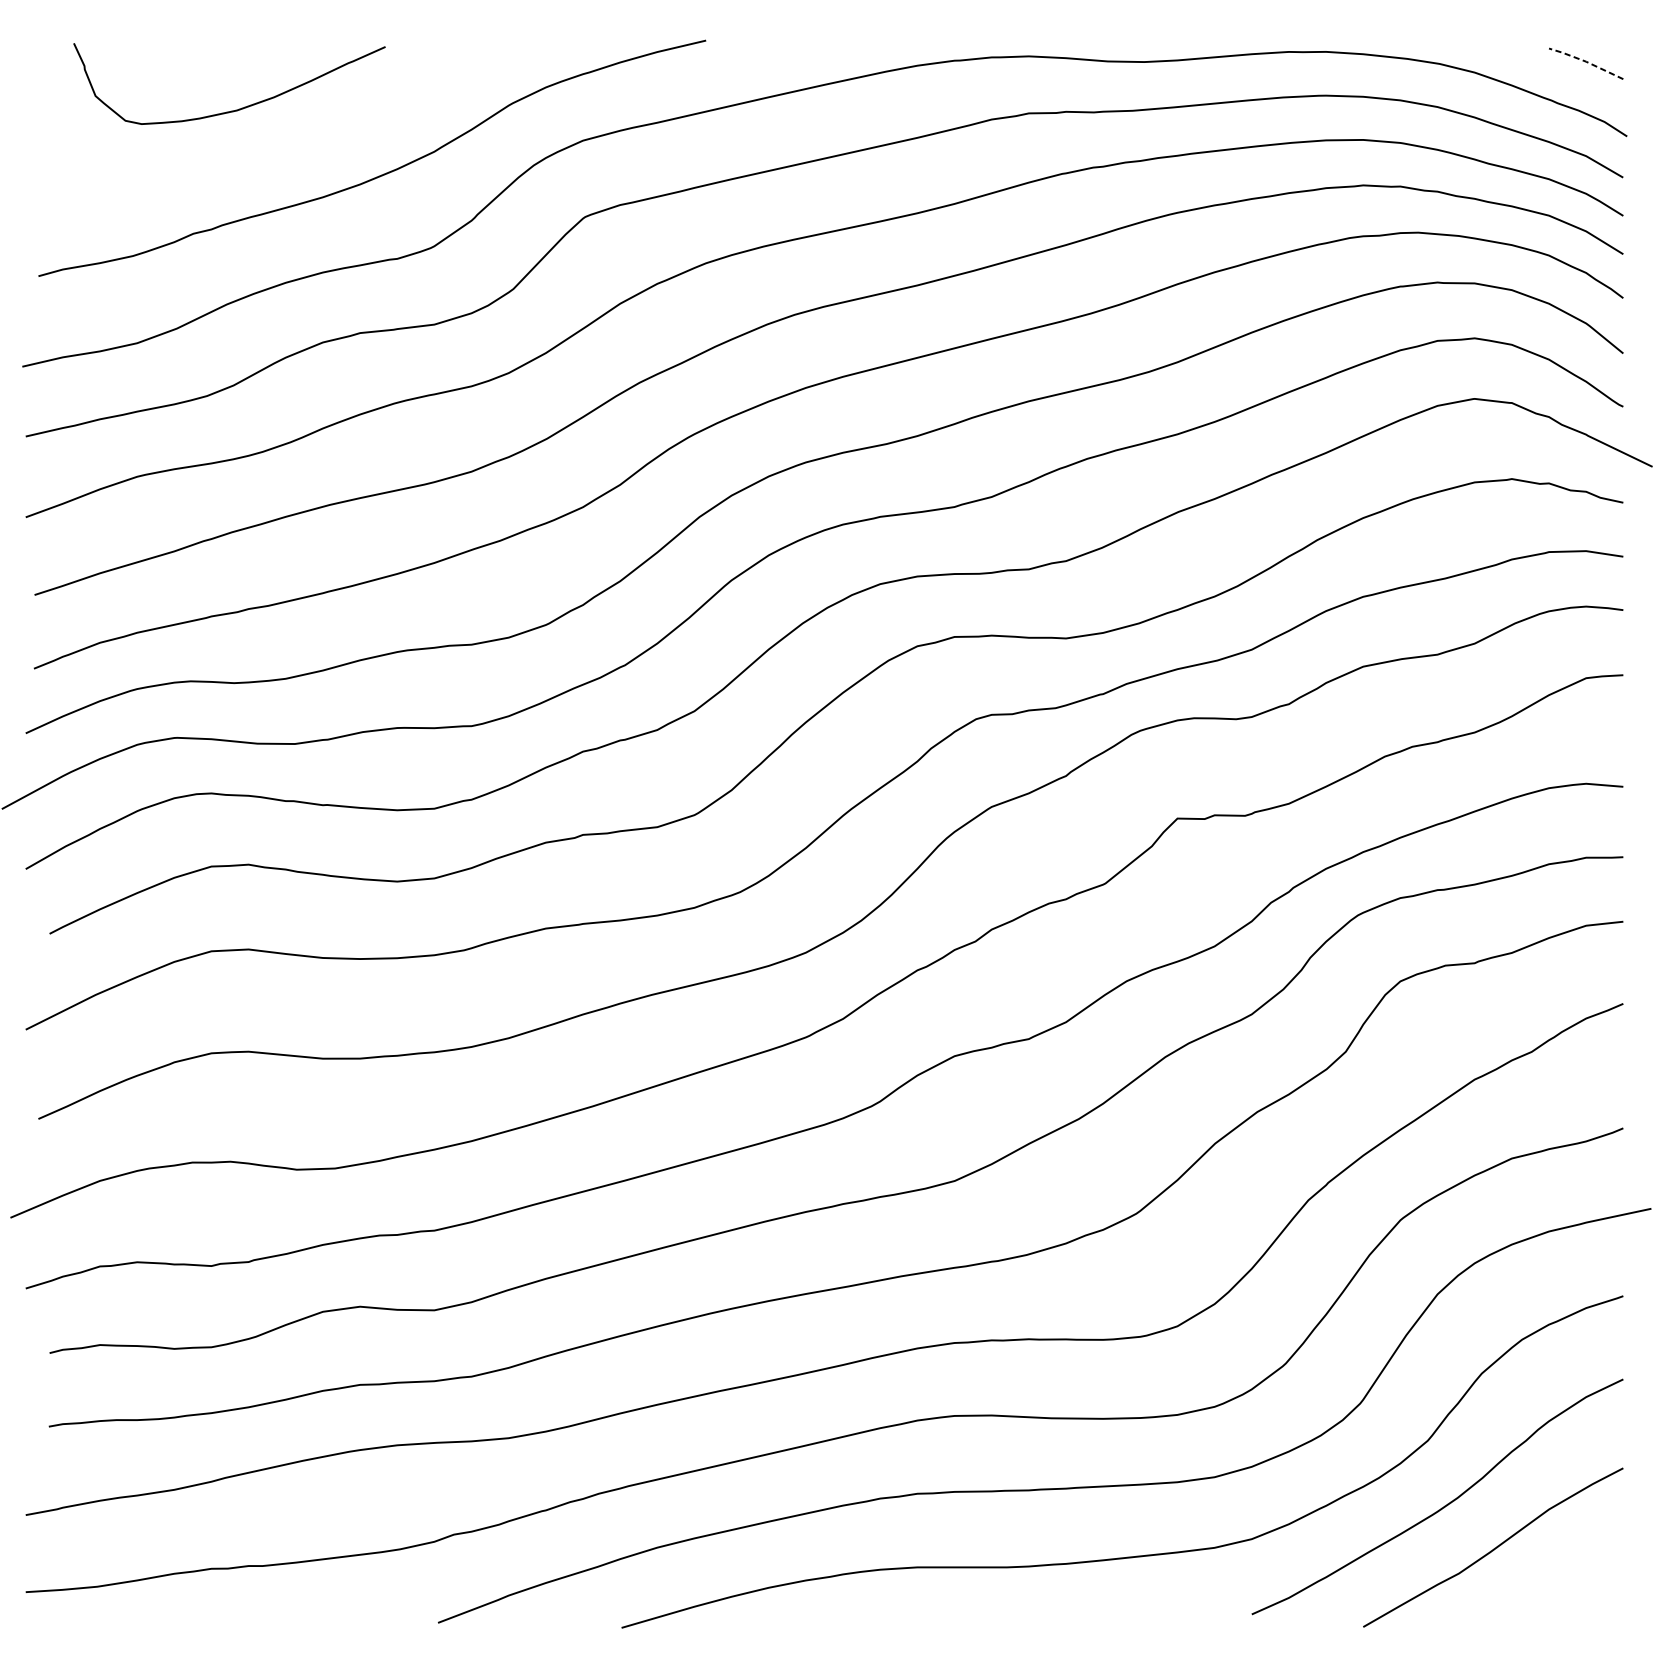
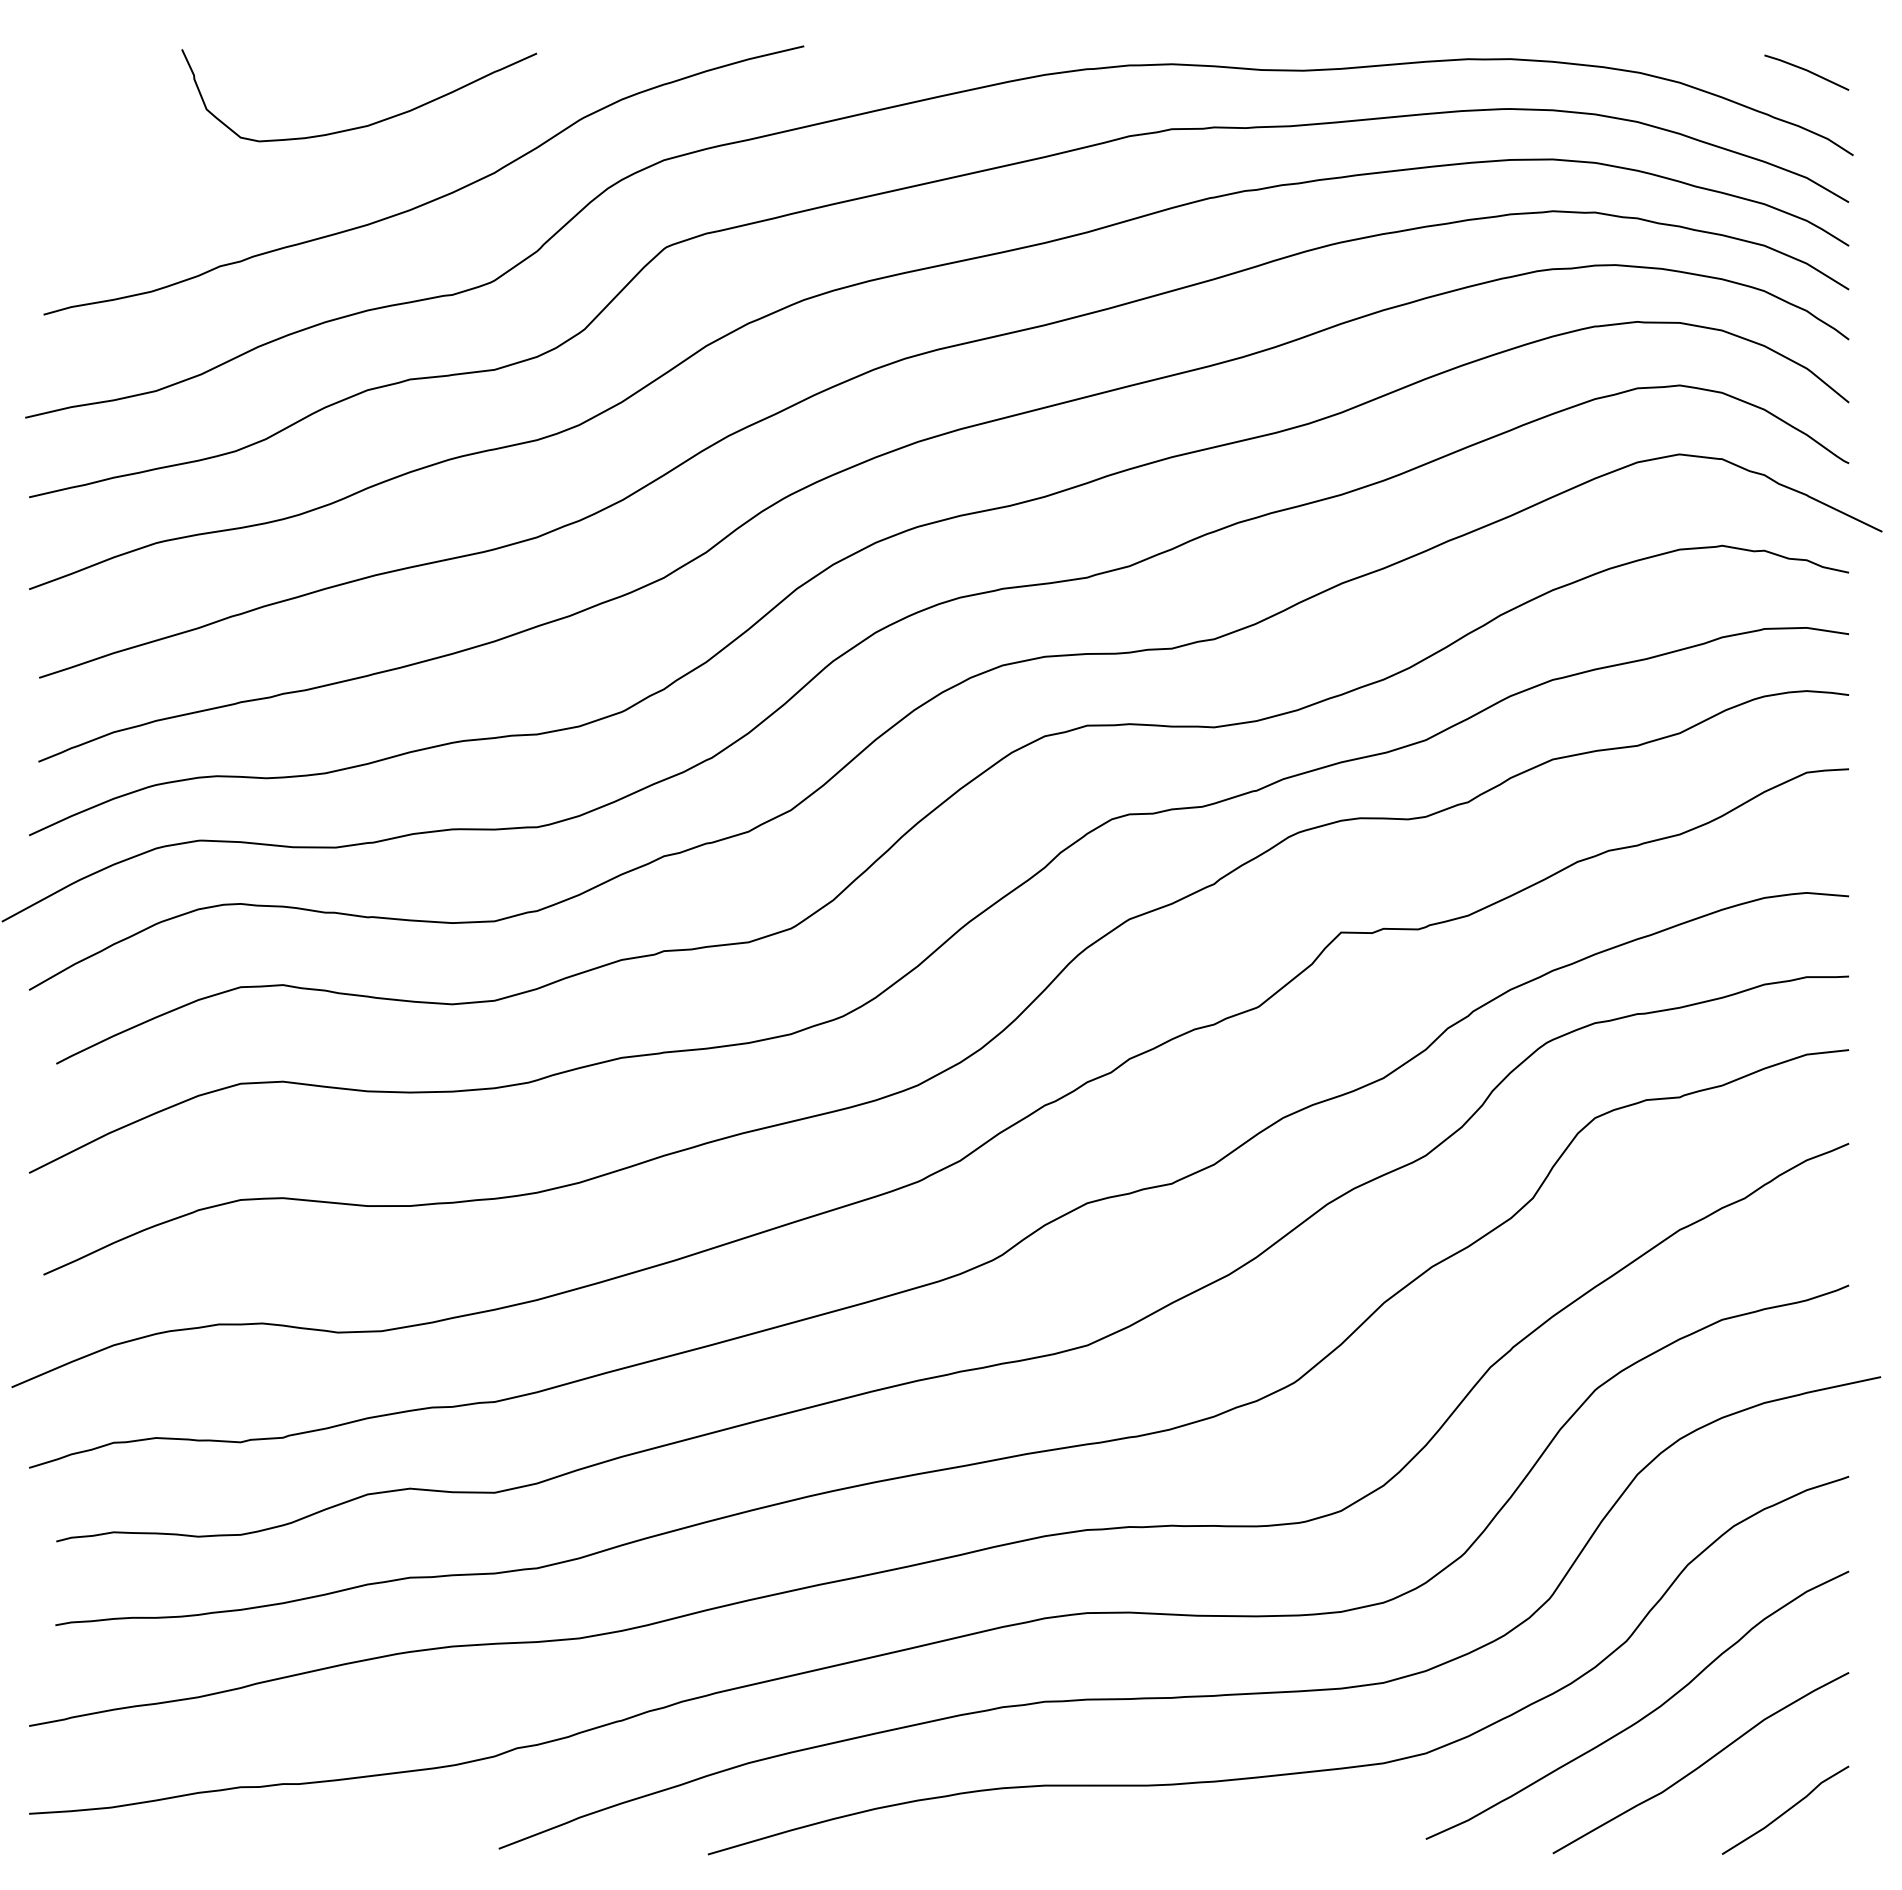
line: (1585, 61) -> (1806, 70), dashed -> solid
curve: (233, 110) -> (363, 125), moved
line: (1568, 1589) -> (1786, 1810), added

